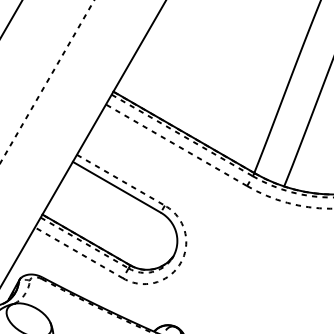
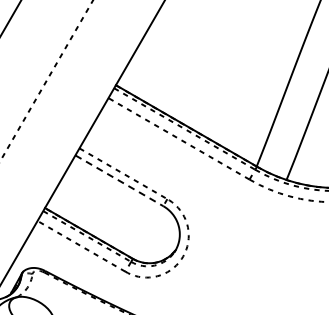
line: (116, 187) -> (119, 181), solid -> dashed

